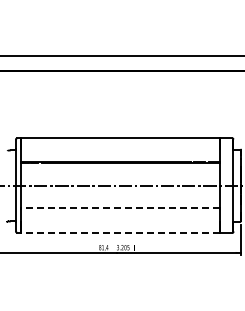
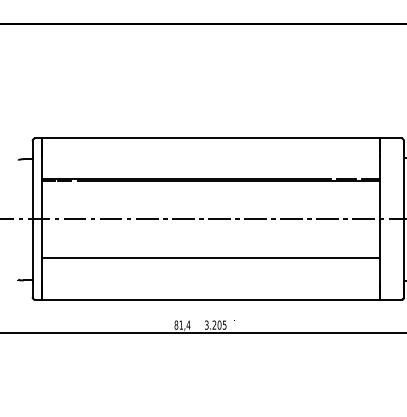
line: (120, 208) -> (211, 258), dashed -> solid
line: (120, 232) -> (211, 299), dashed -> solid

